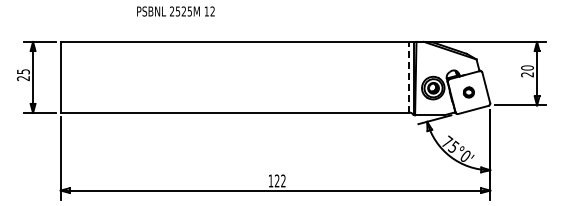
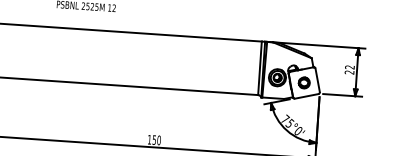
text: (527, 67) -> (349, 67), 20 -> 22
line: (409, 76) -> (260, 67), dashed -> solid
part: (468, 92) -> (303, 82), size x1.43
text: (280, 180) -> (156, 139), 122 -> 150

